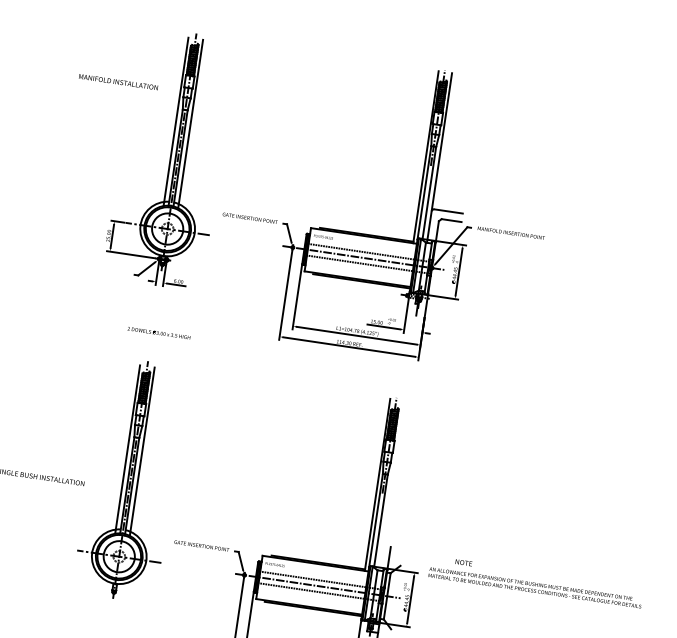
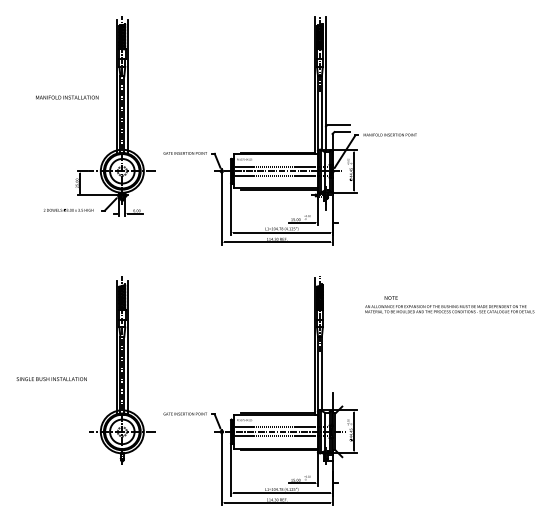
text: (118, 82) -> (67, 97), moved
text: (159, 332) -> (68, 209), moved
text: (535, 581) -> (449, 304), moved

